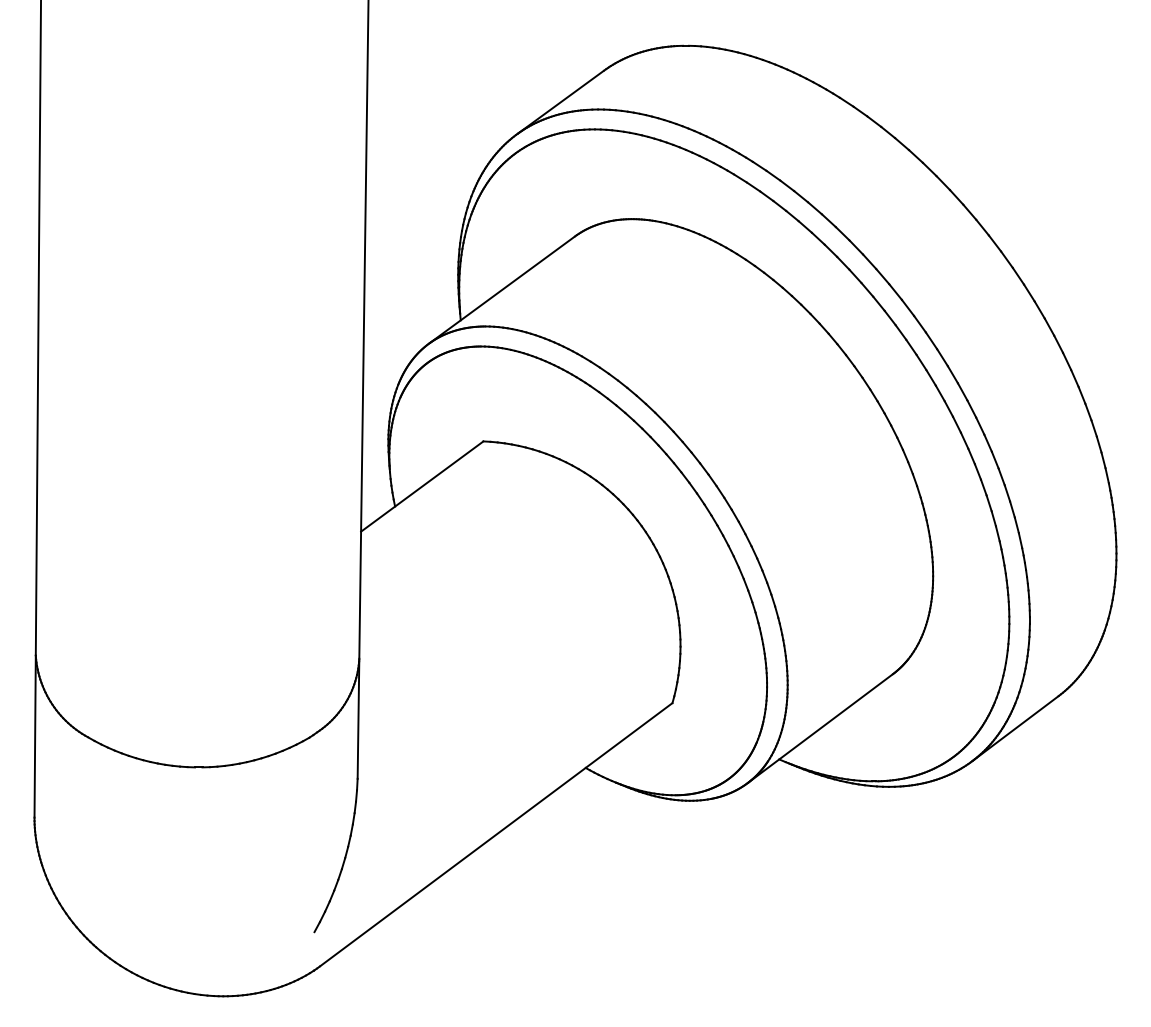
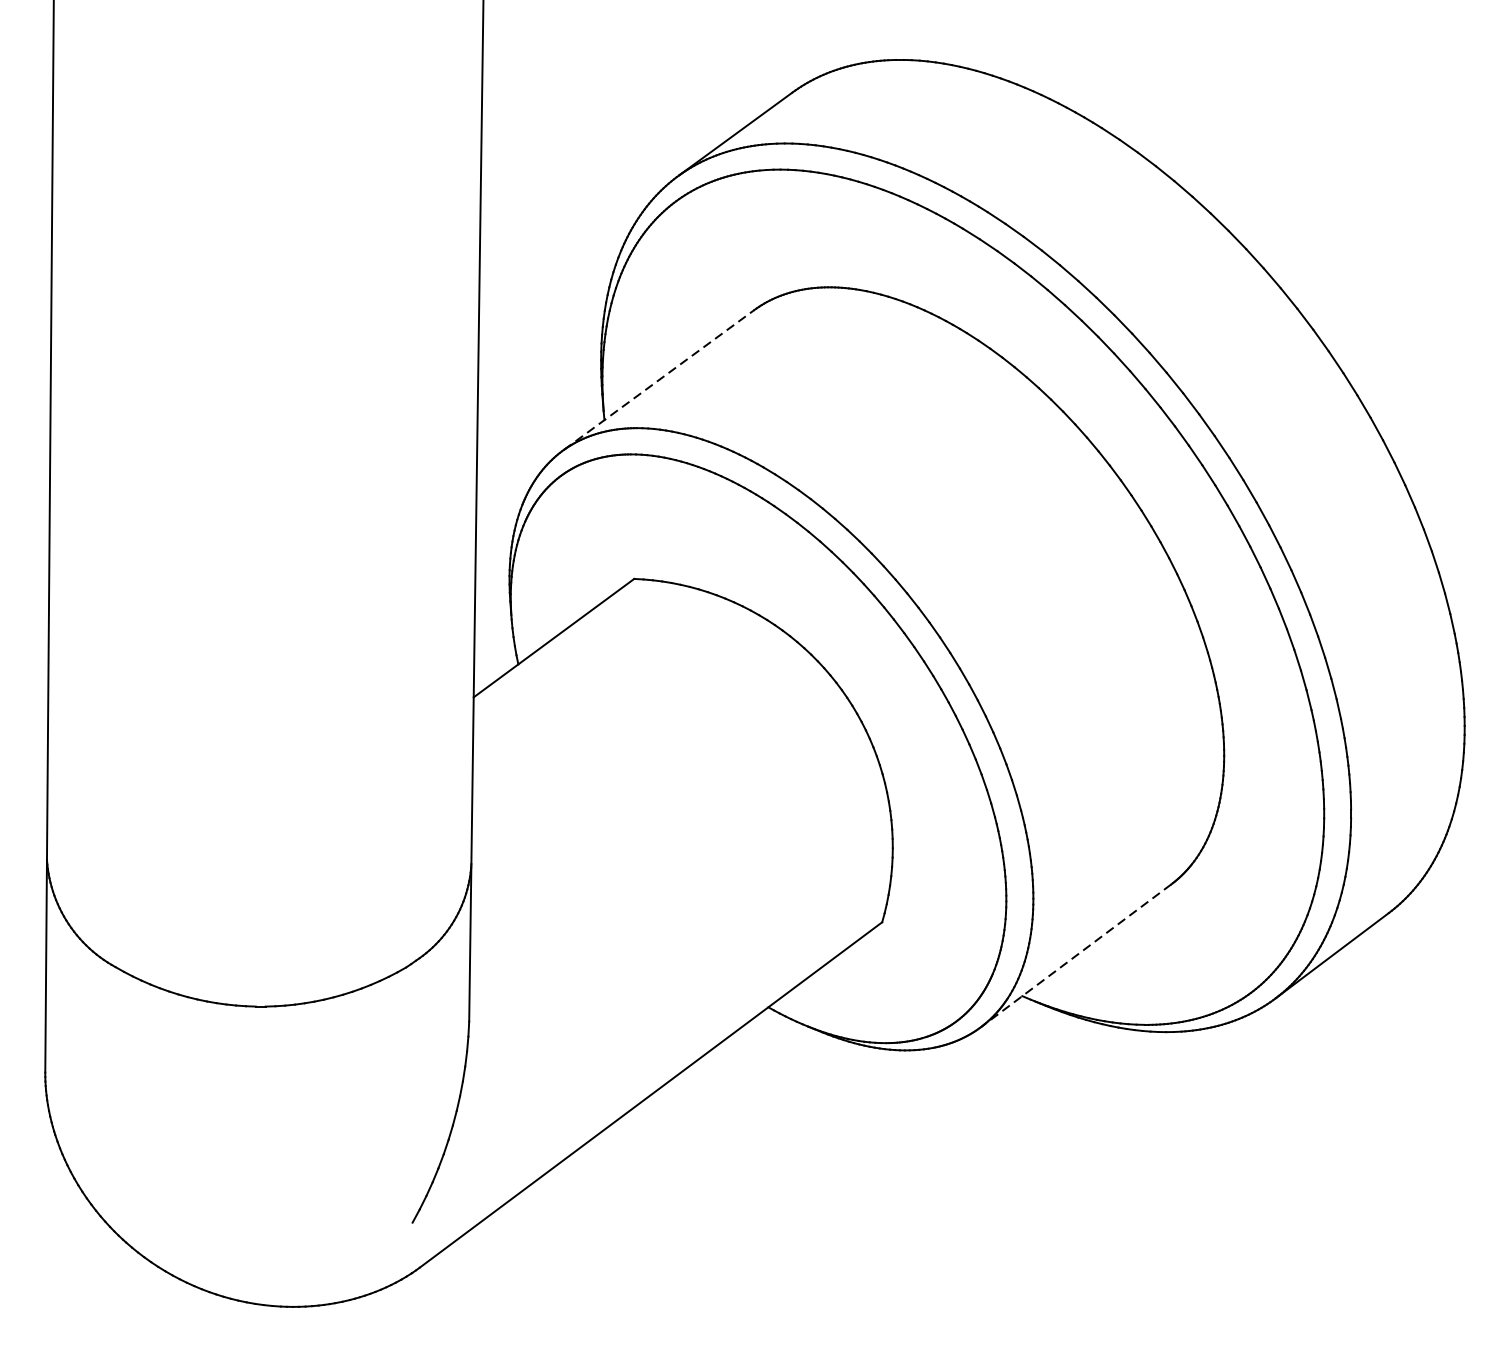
line: (502, 289) -> (659, 379), solid -> dashed
line: (820, 728) -> (1076, 955), solid -> dashed

